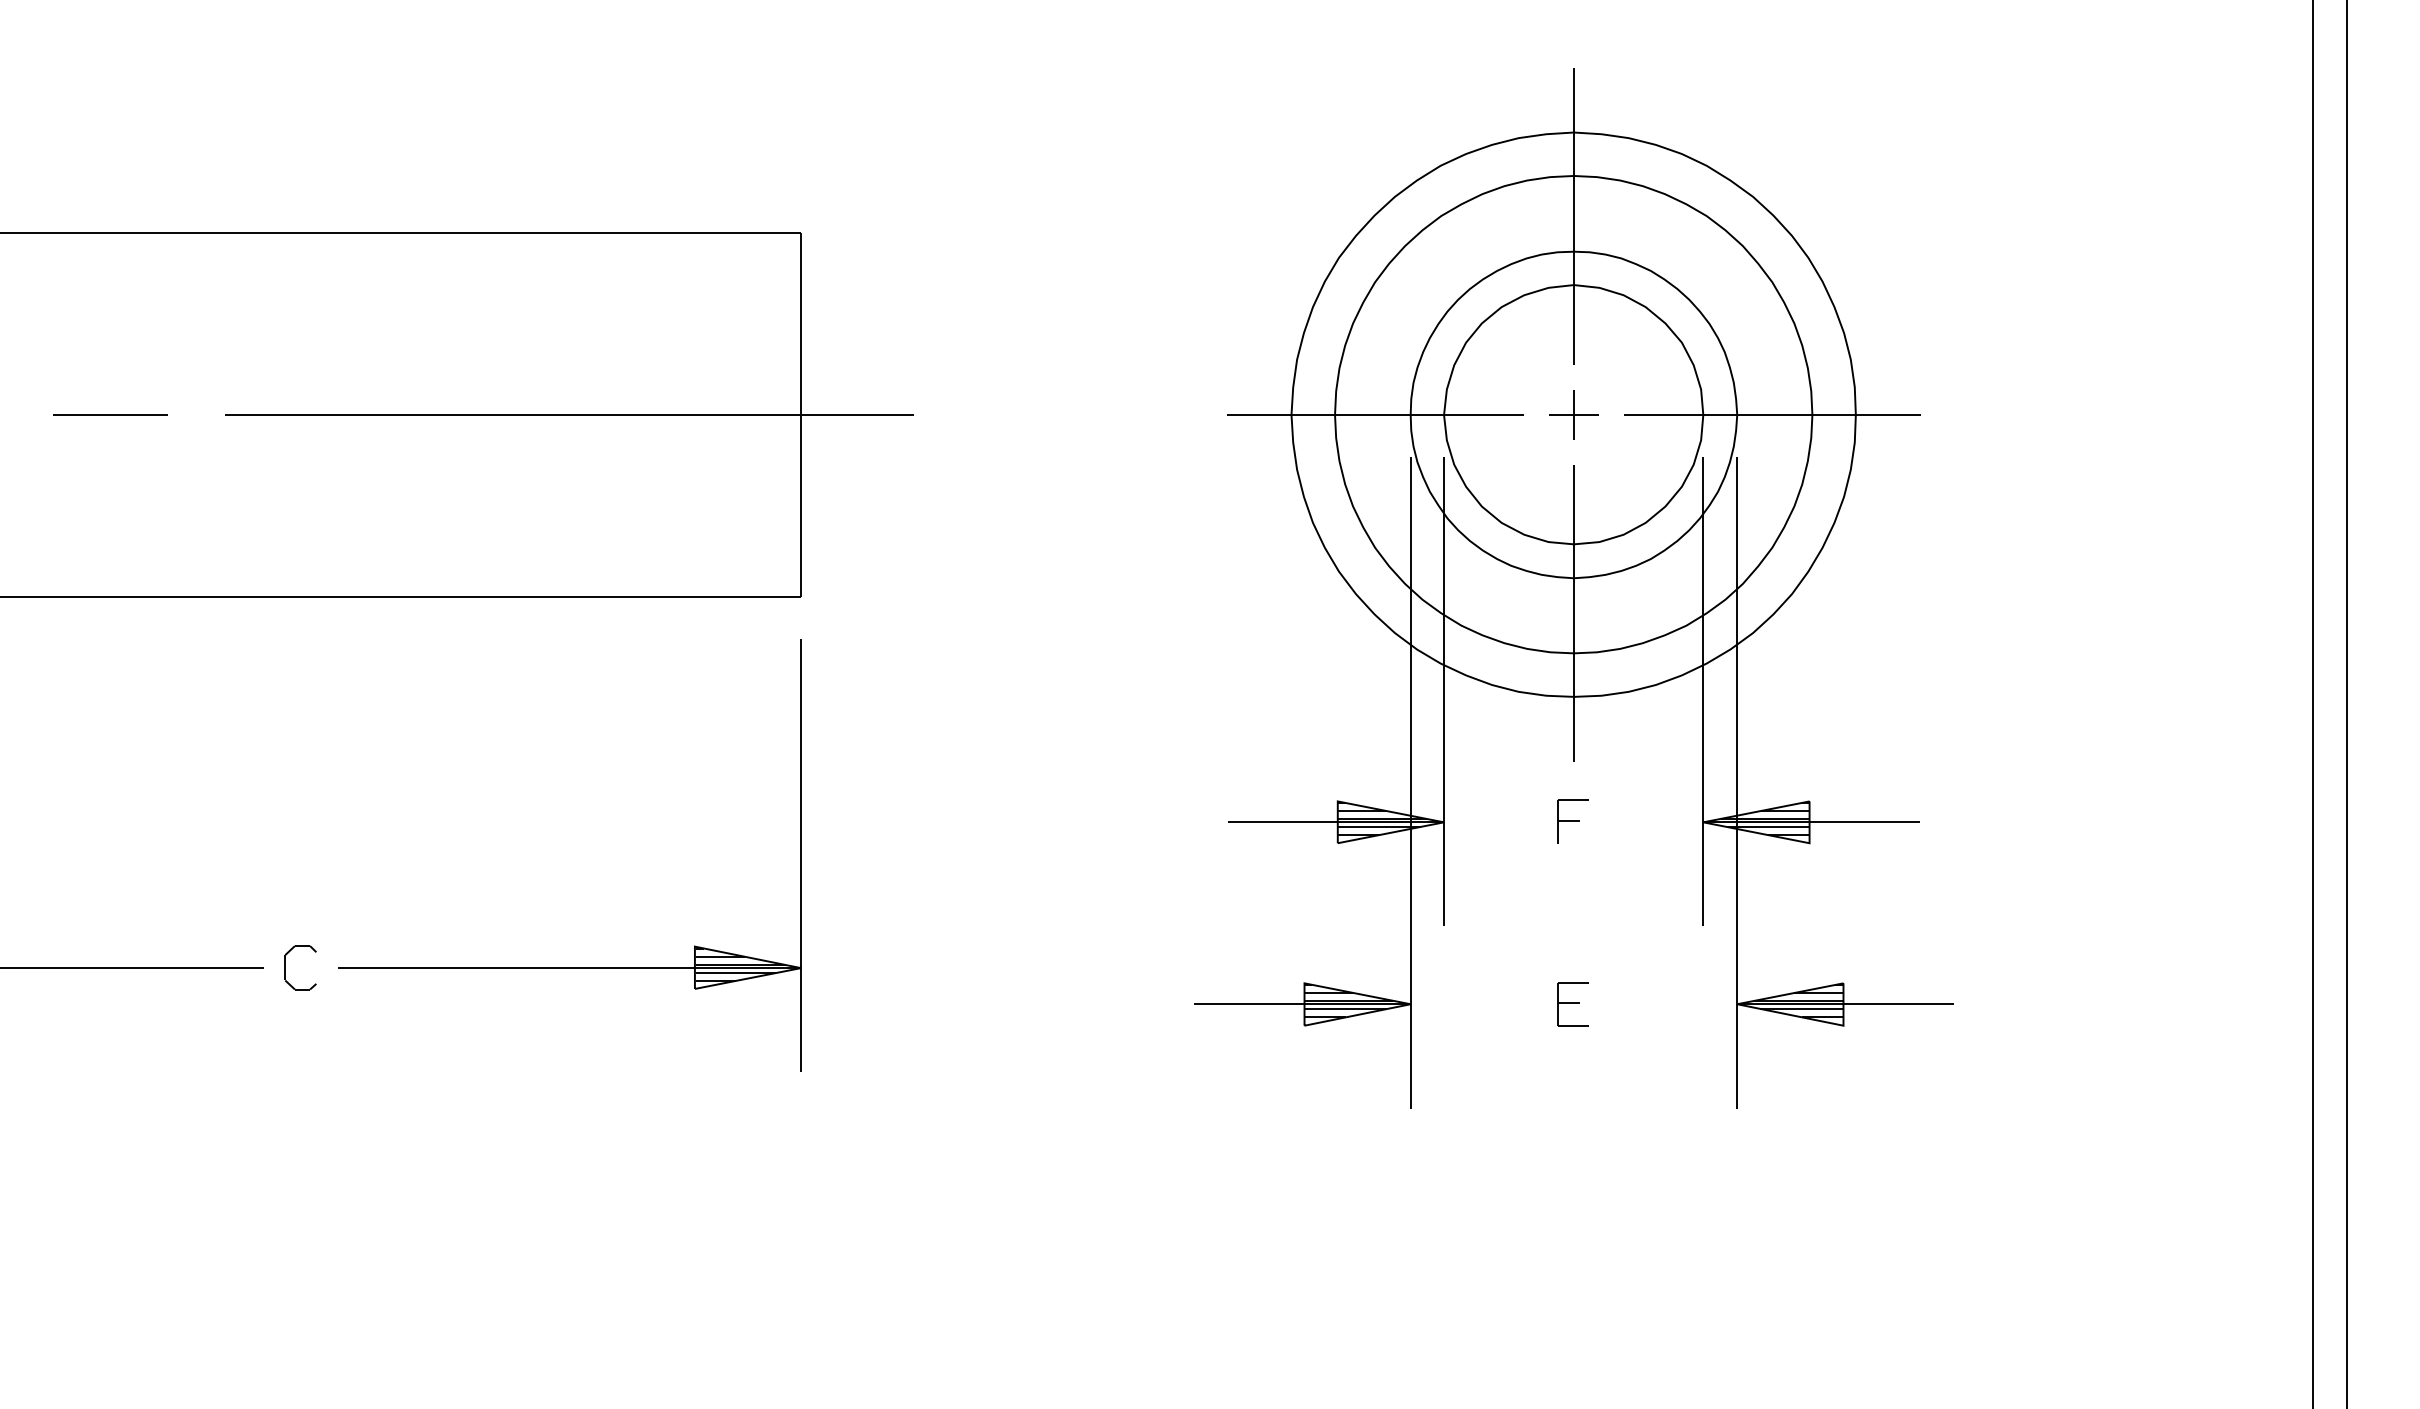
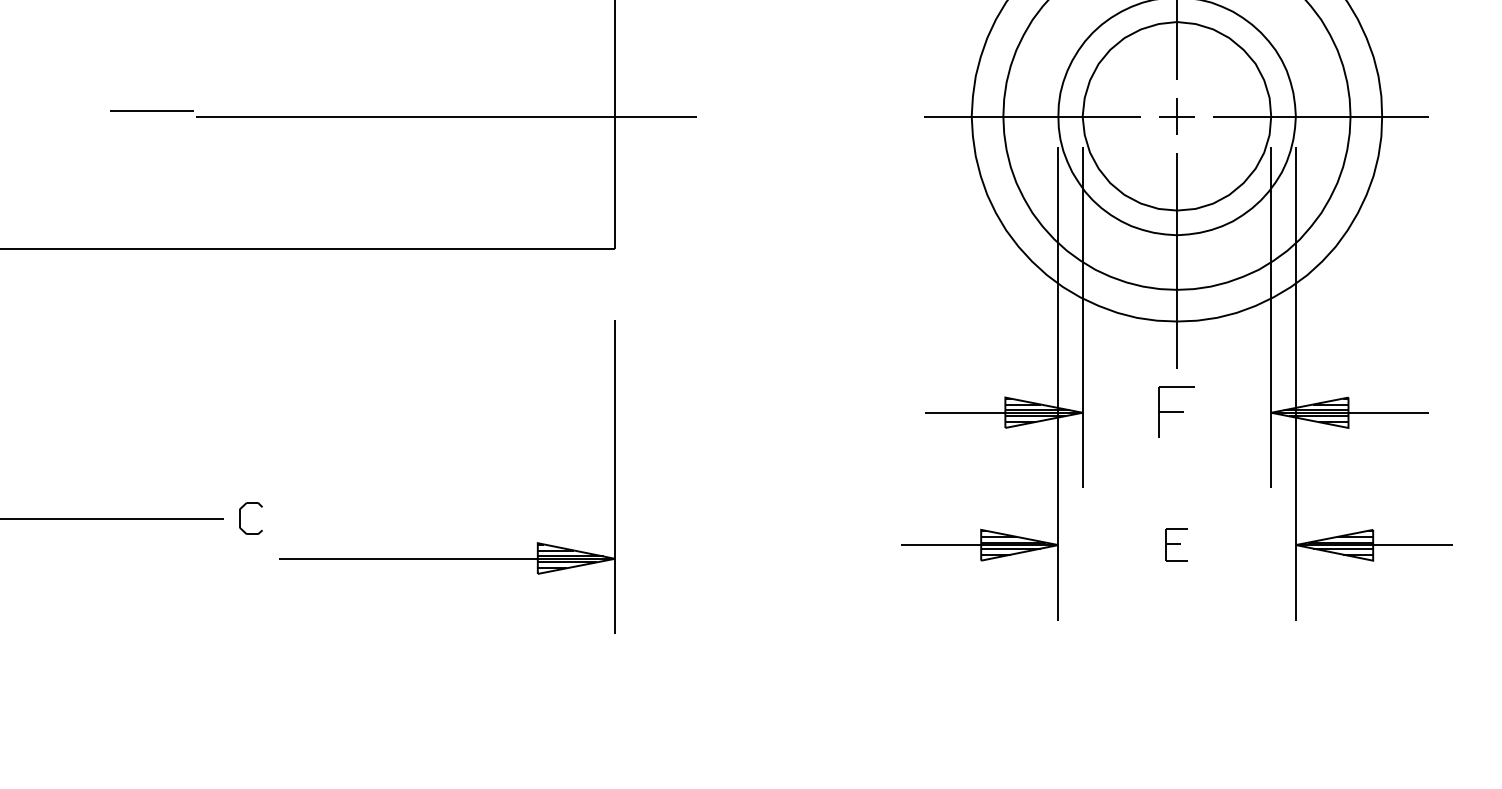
line: (110, 414) -> (152, 110), moved
part: (1572, 821) -> (1176, 412), size x1.6
part: (569, 967) -> (446, 558), moved

